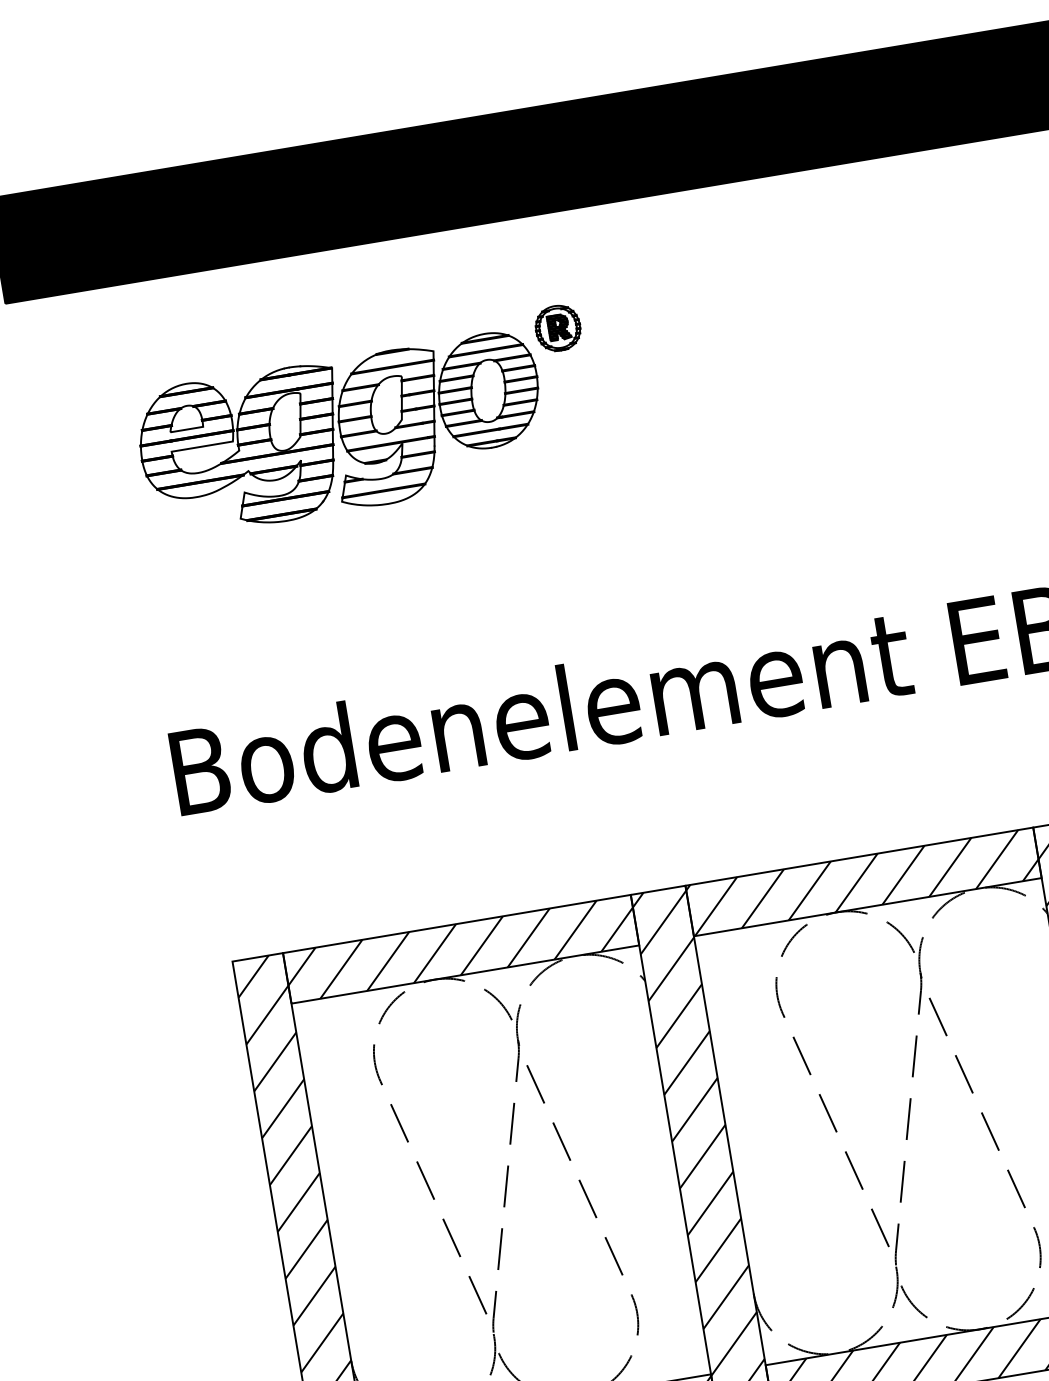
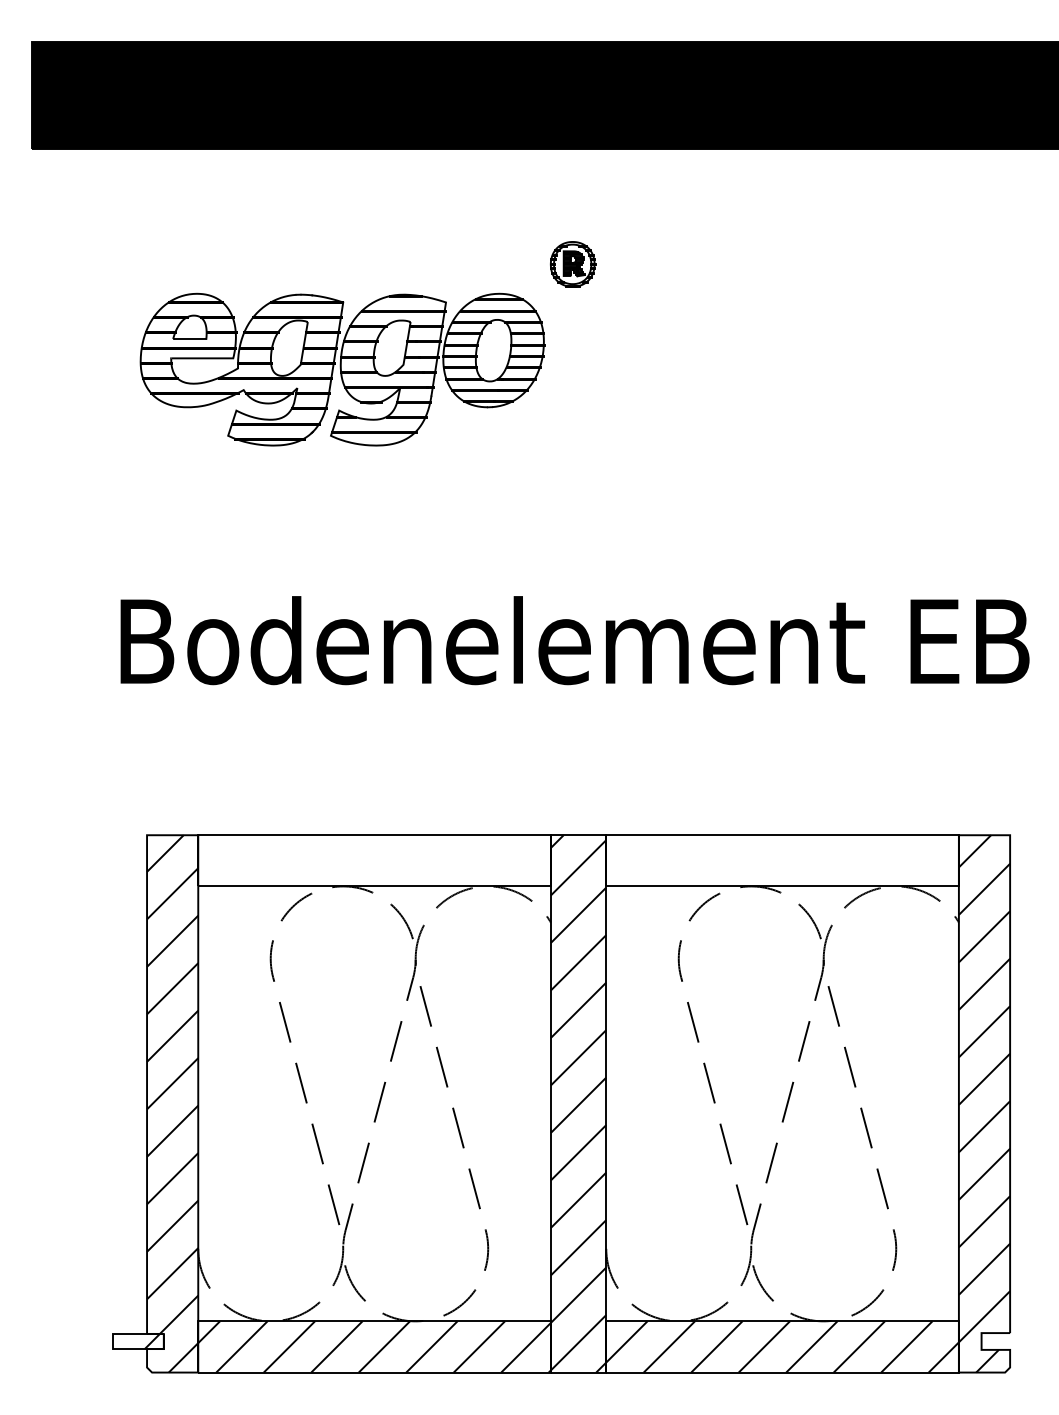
part: (342, 434) -> (342, 369), moved
hatch: (863, 881) -> (782, 860), removed
hatch: (461, 948) -> (374, 860), removed

